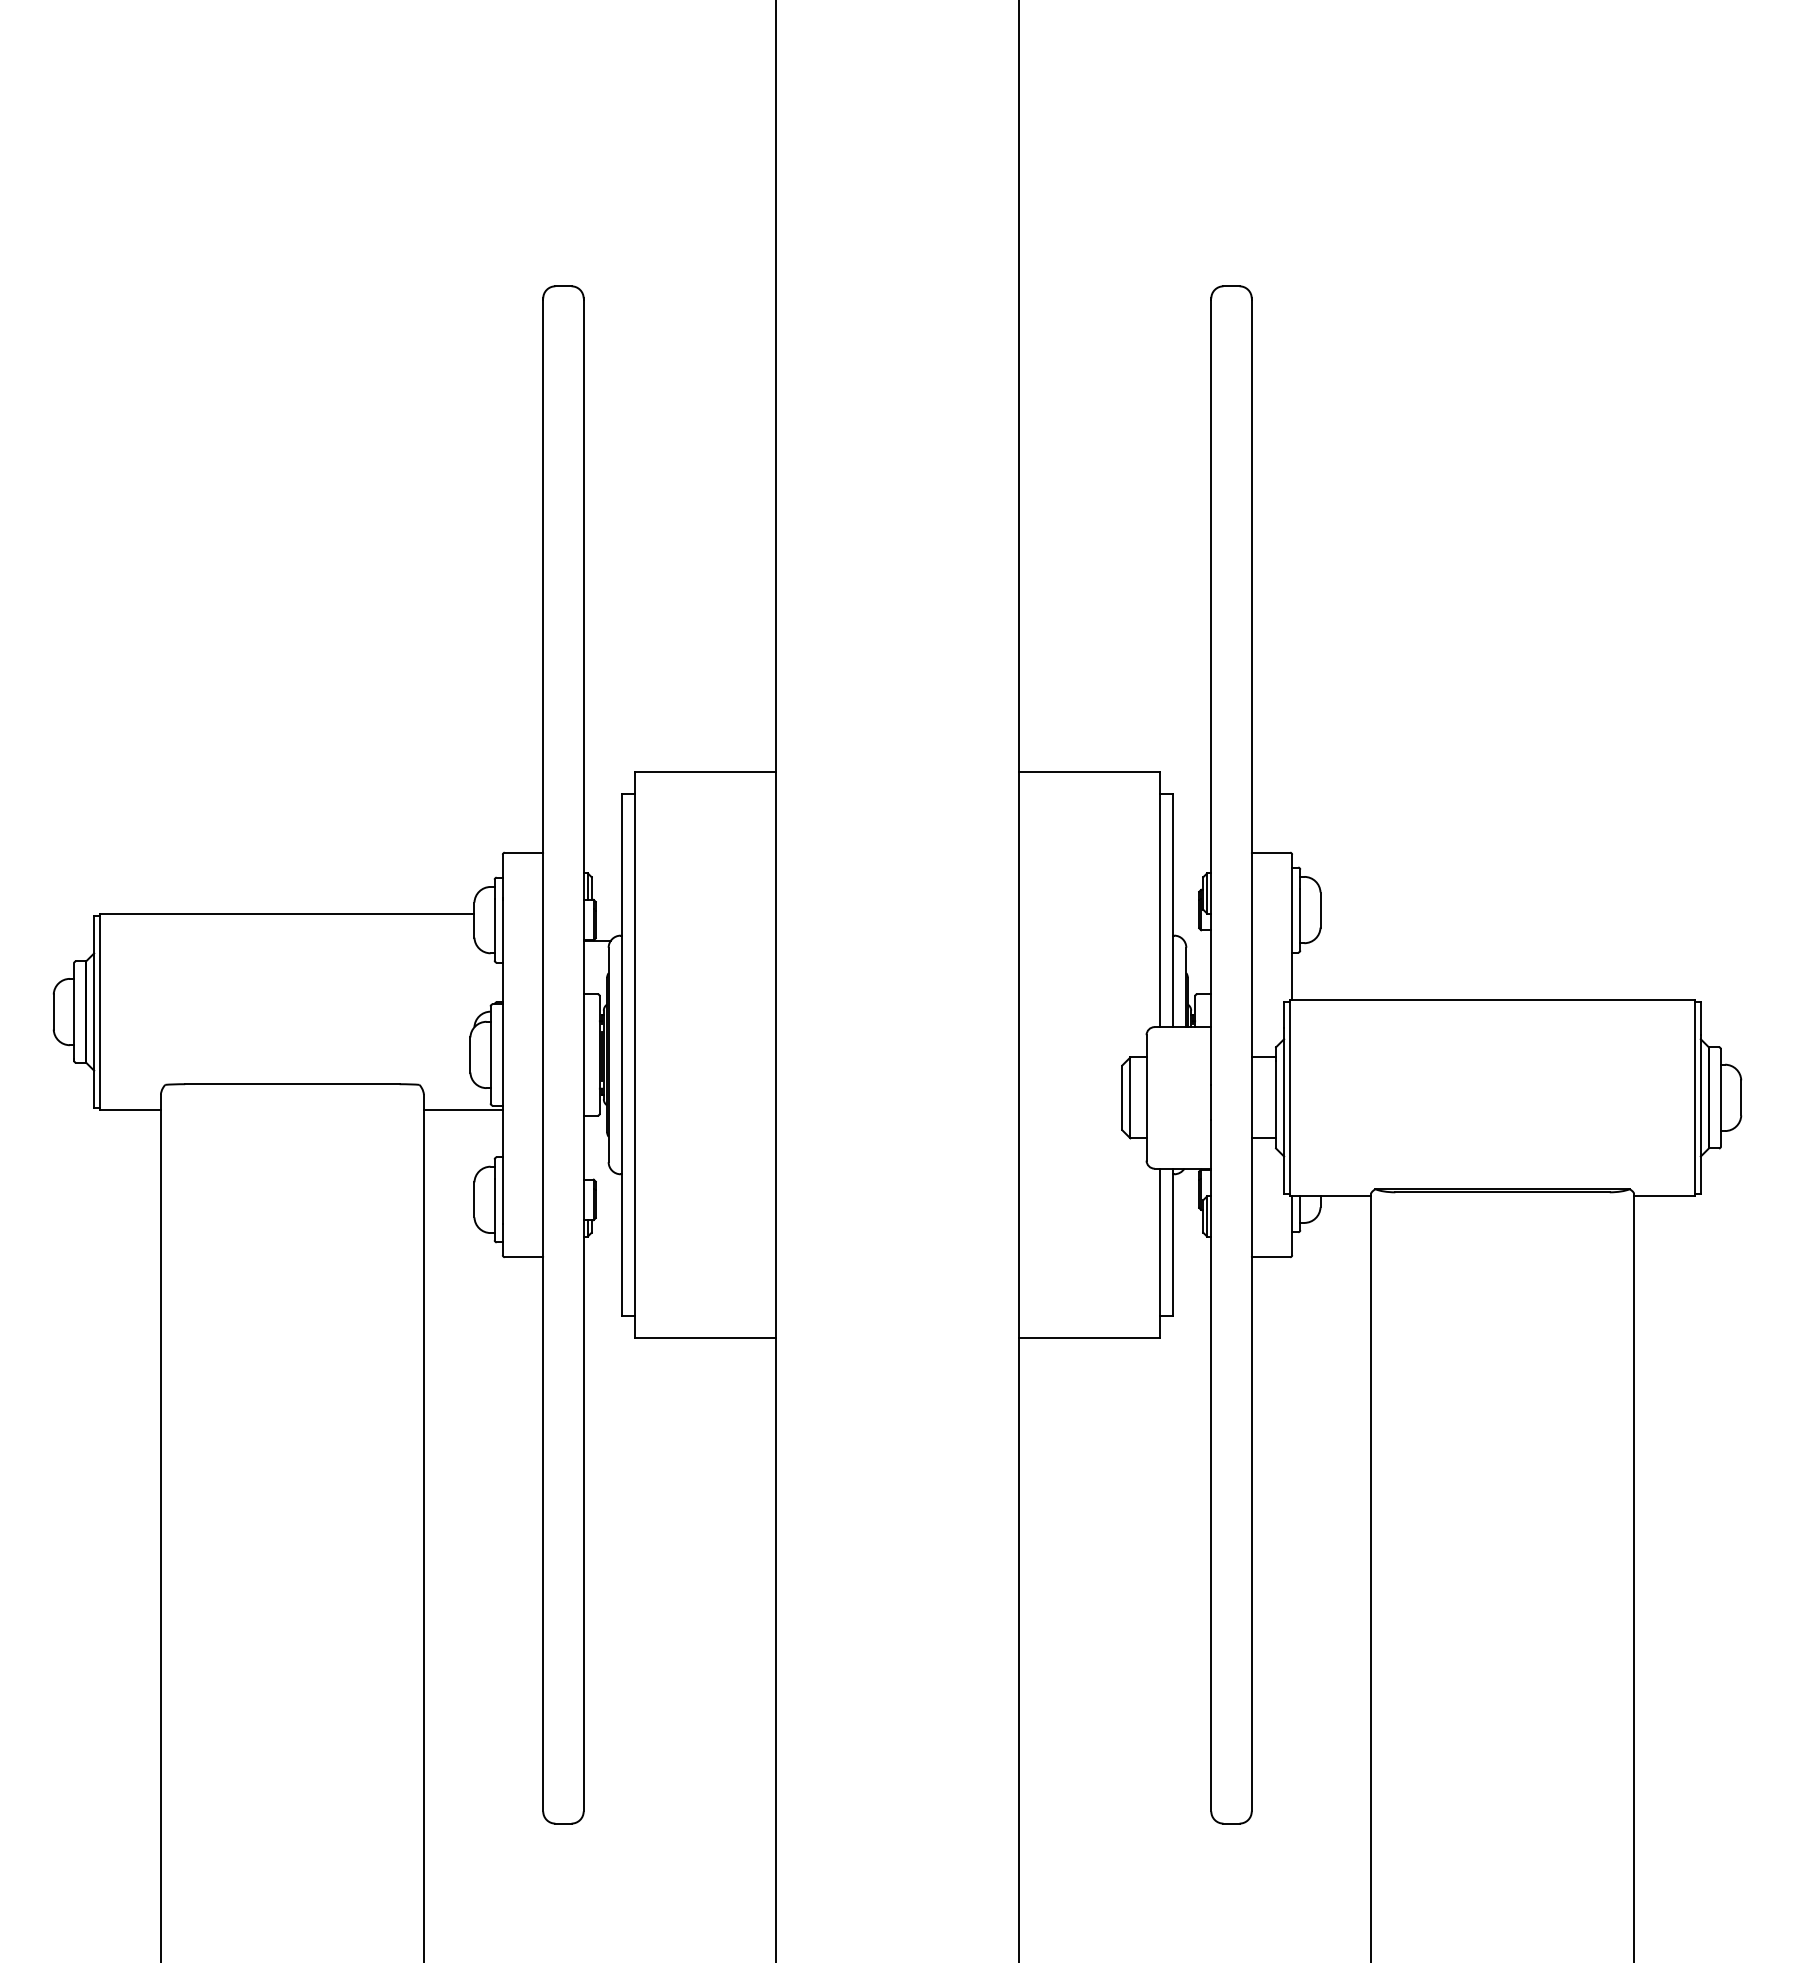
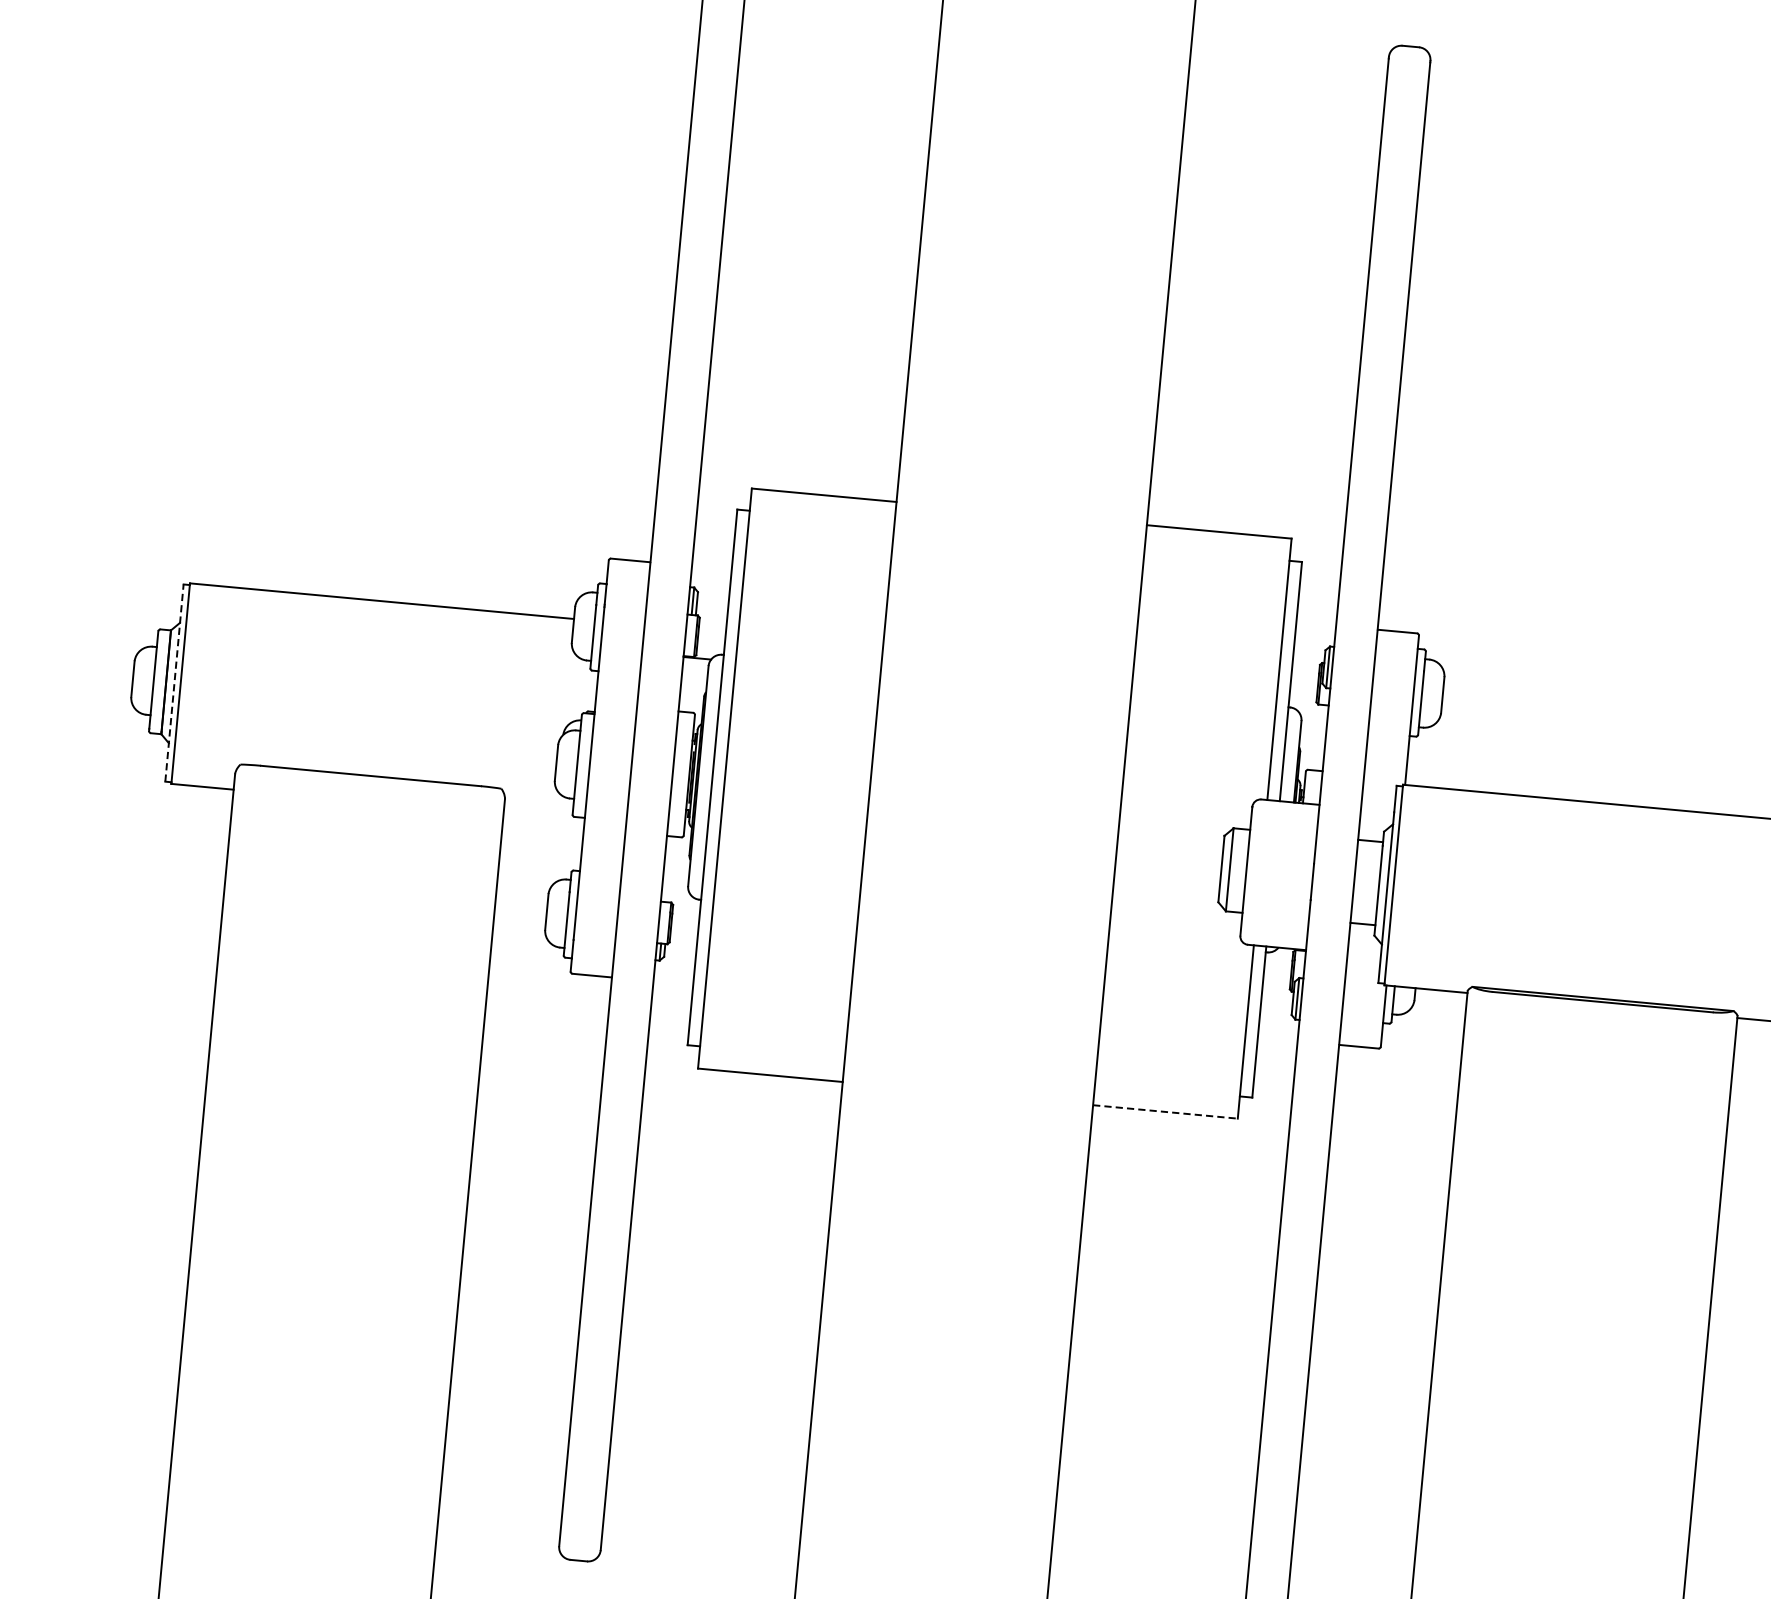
line: (94, 1011) -> (174, 682), solid -> dashed
line: (462, 1109) -> (543, 818), removed
line: (1090, 1337) -> (1166, 1111), solid -> dashed

